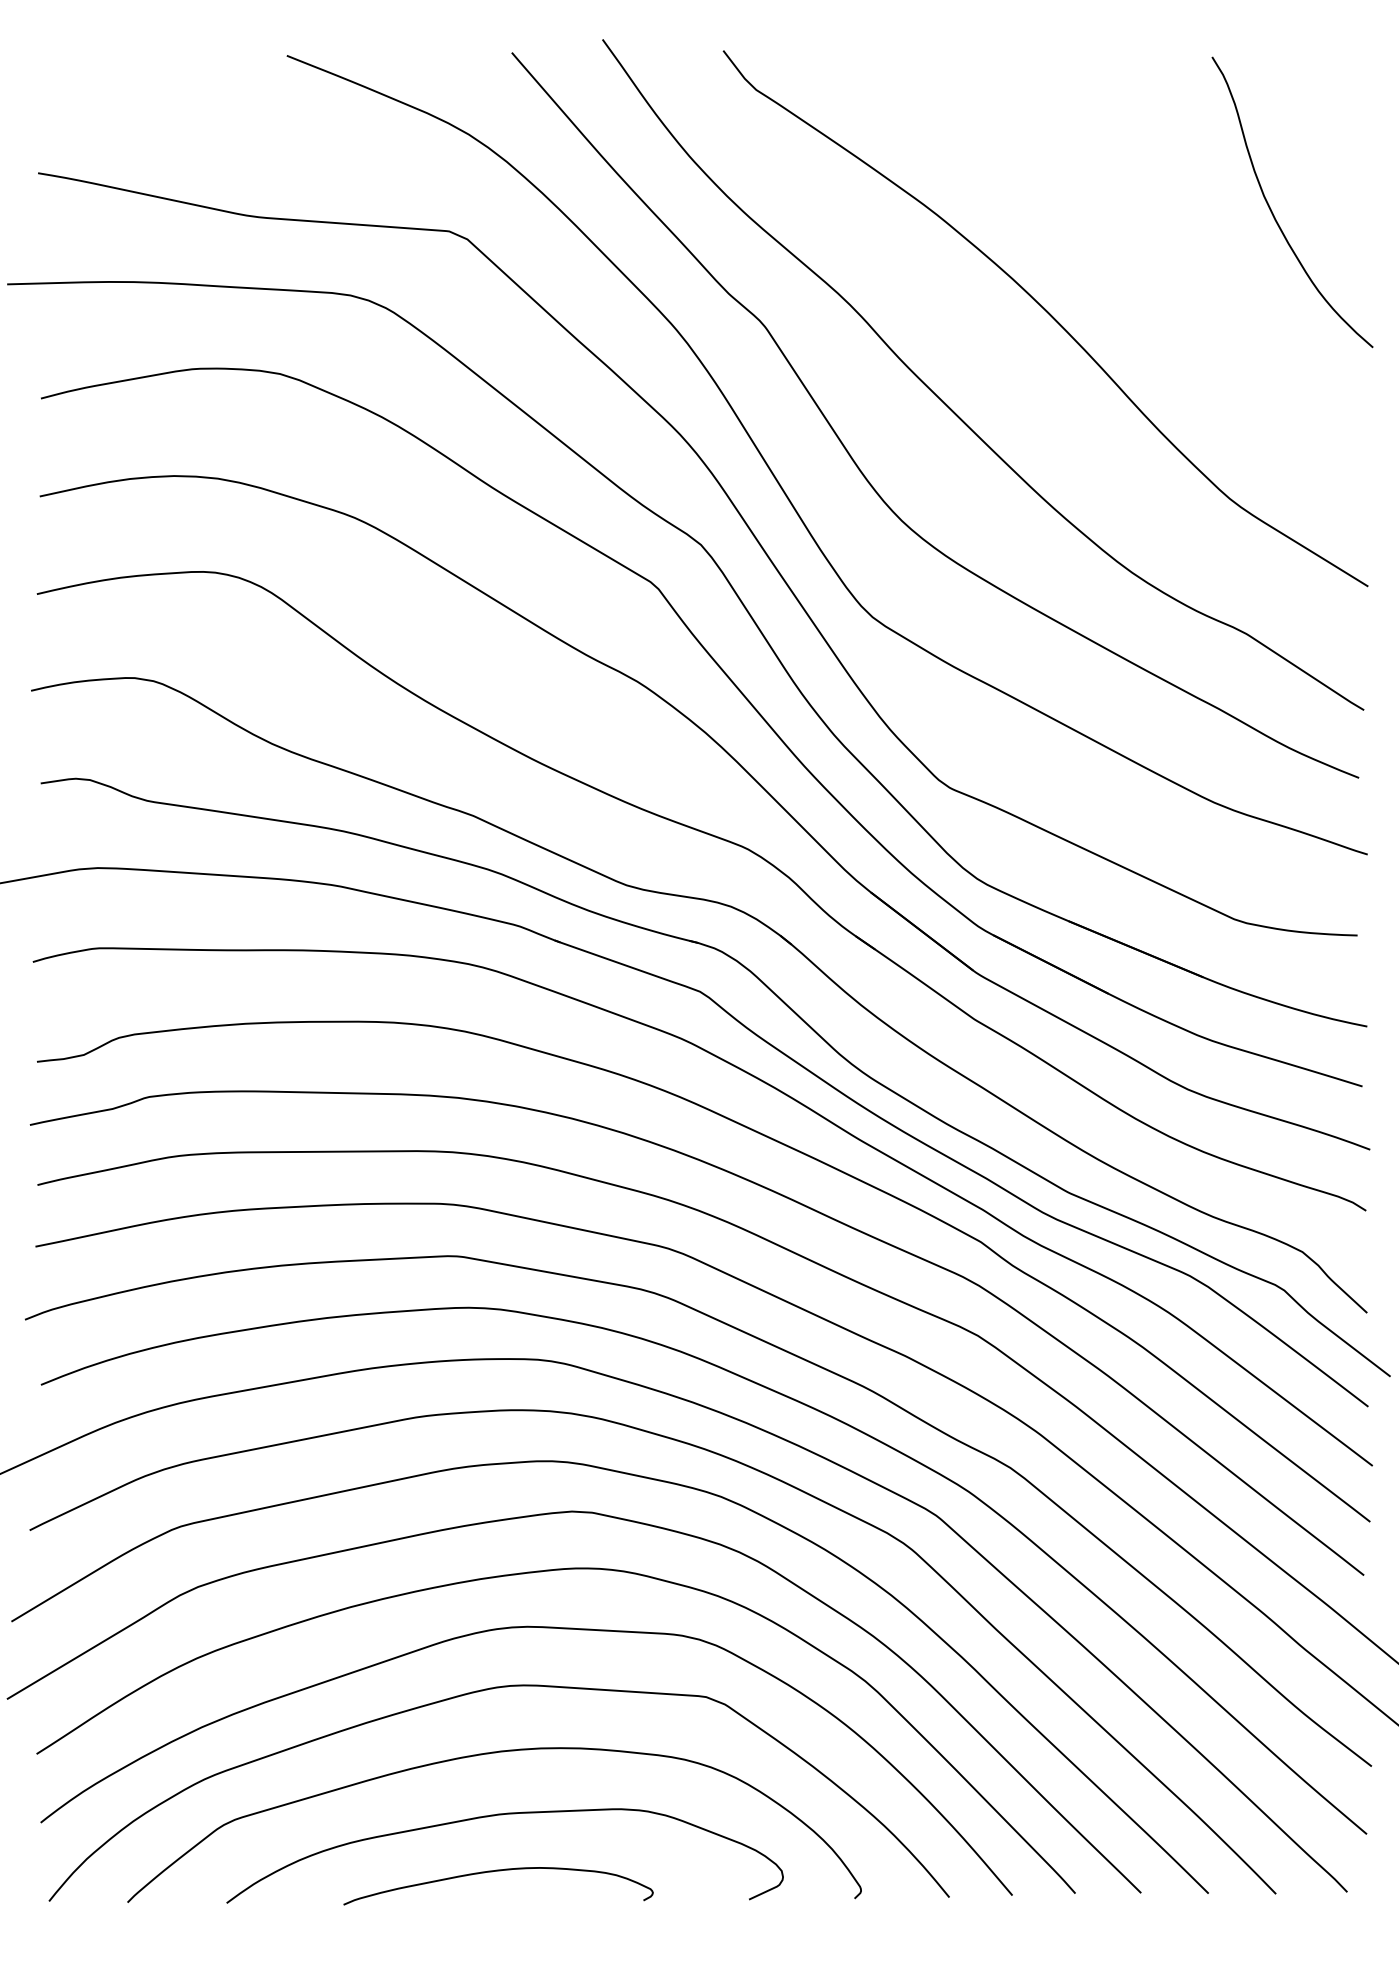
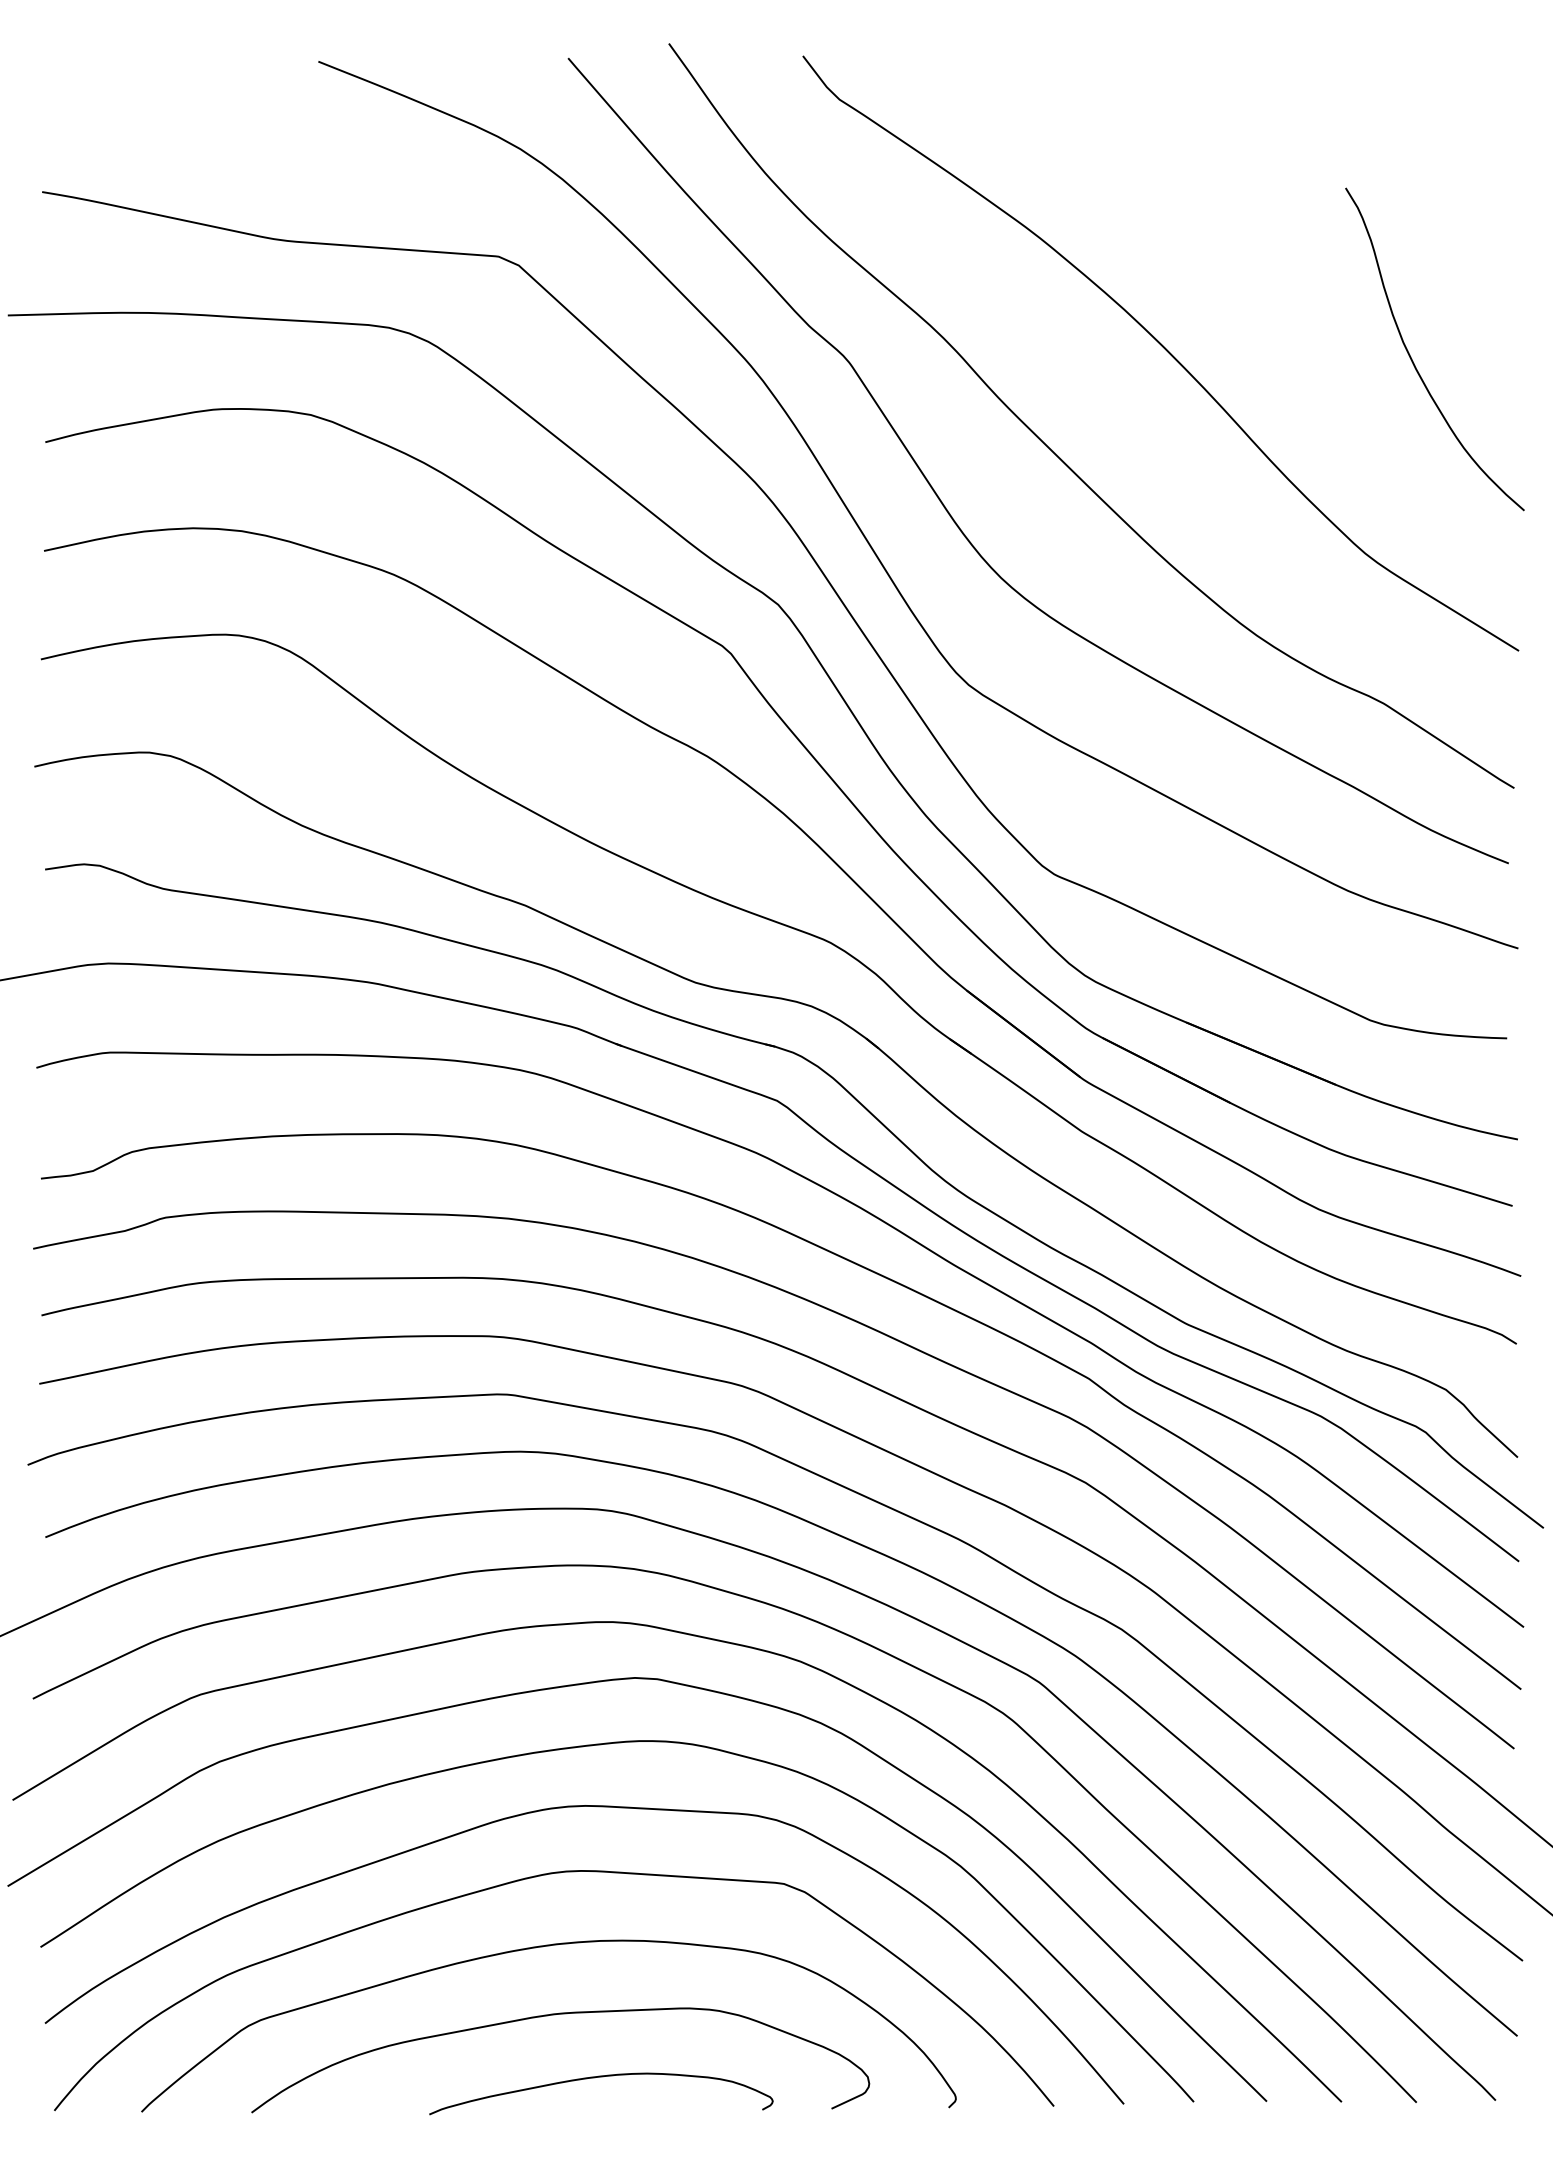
curve: (1271, 208) -> (1411, 356), moved
curve: (498, 1871) -> (601, 2077), moved

